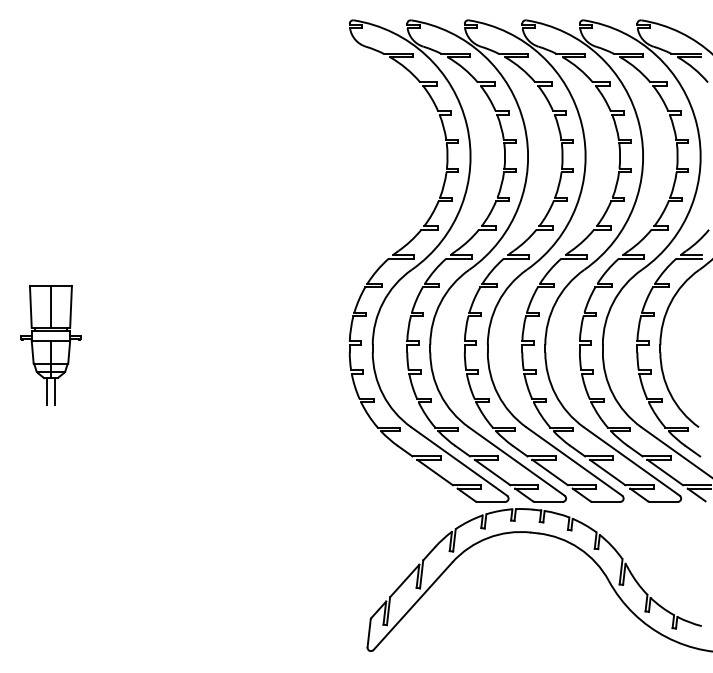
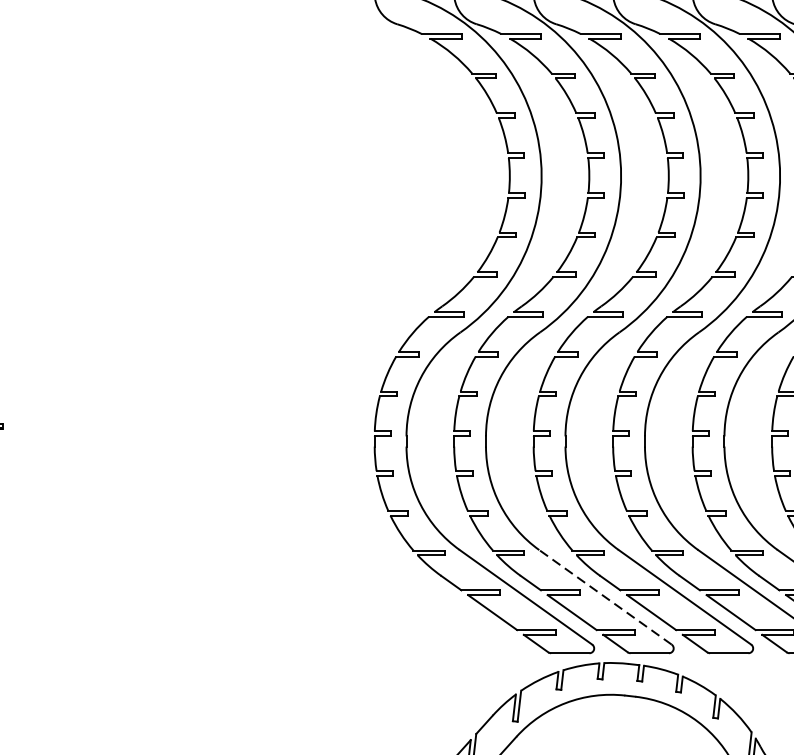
line: (516, 461) -> (605, 597), solid -> dashed

